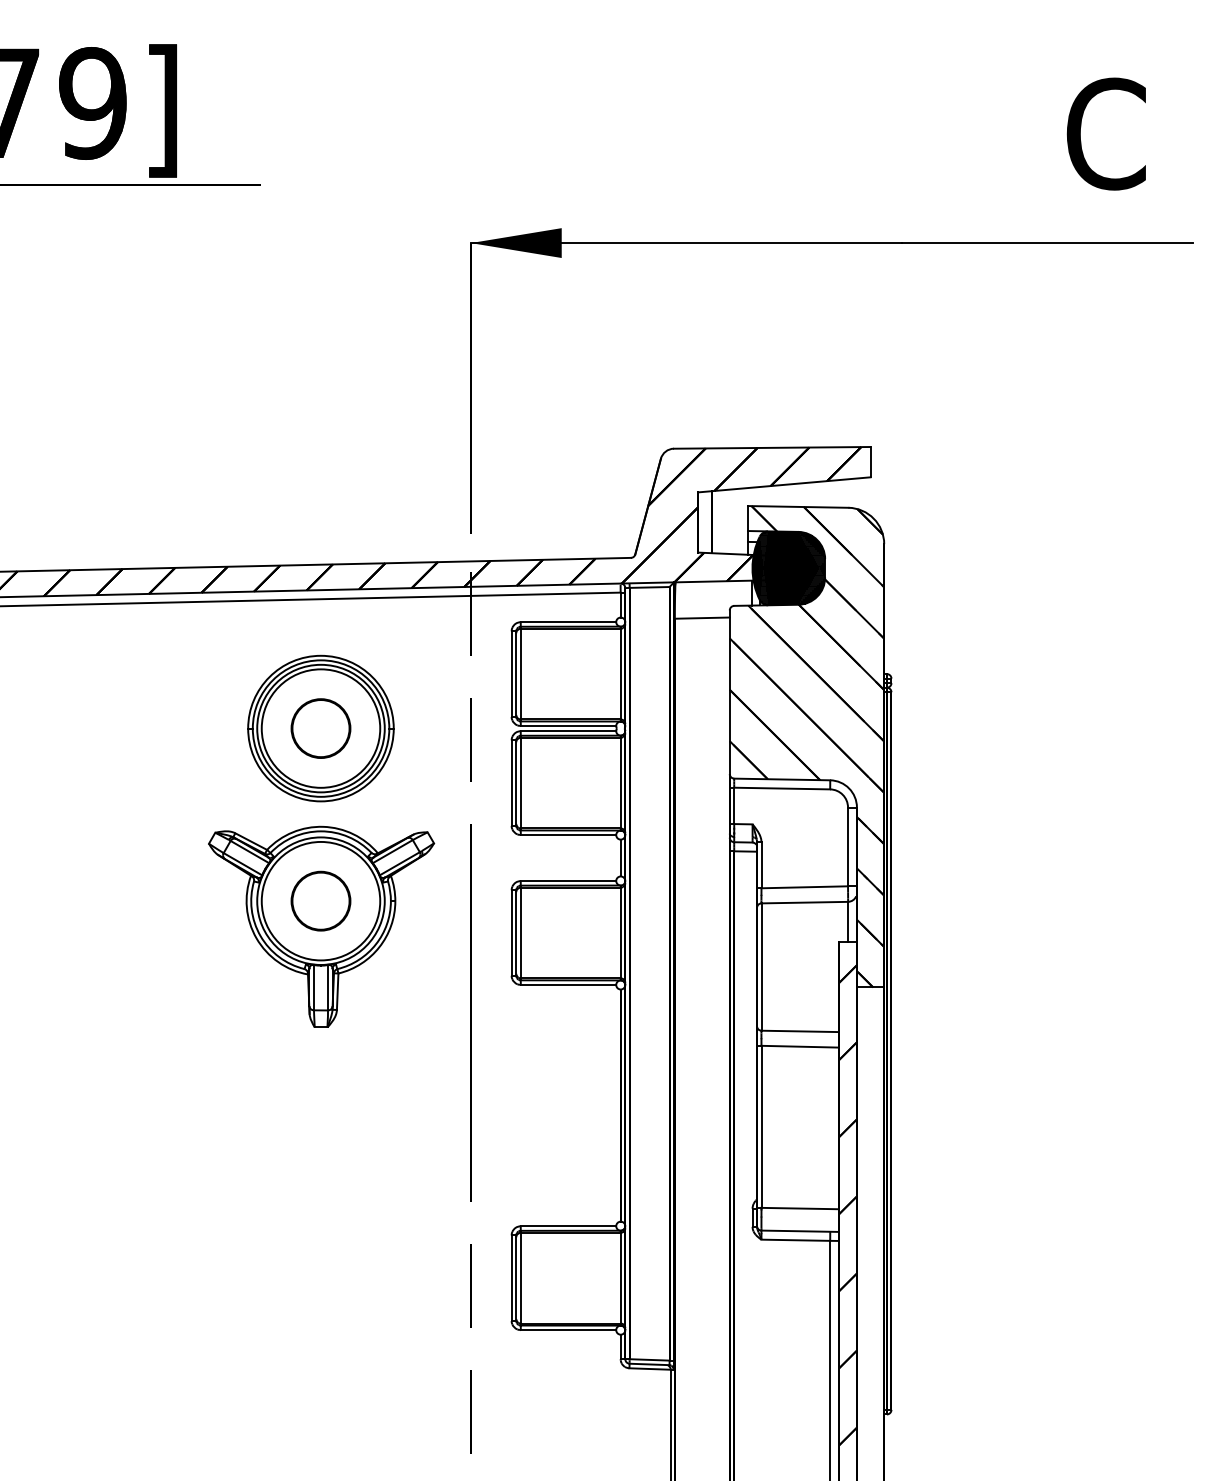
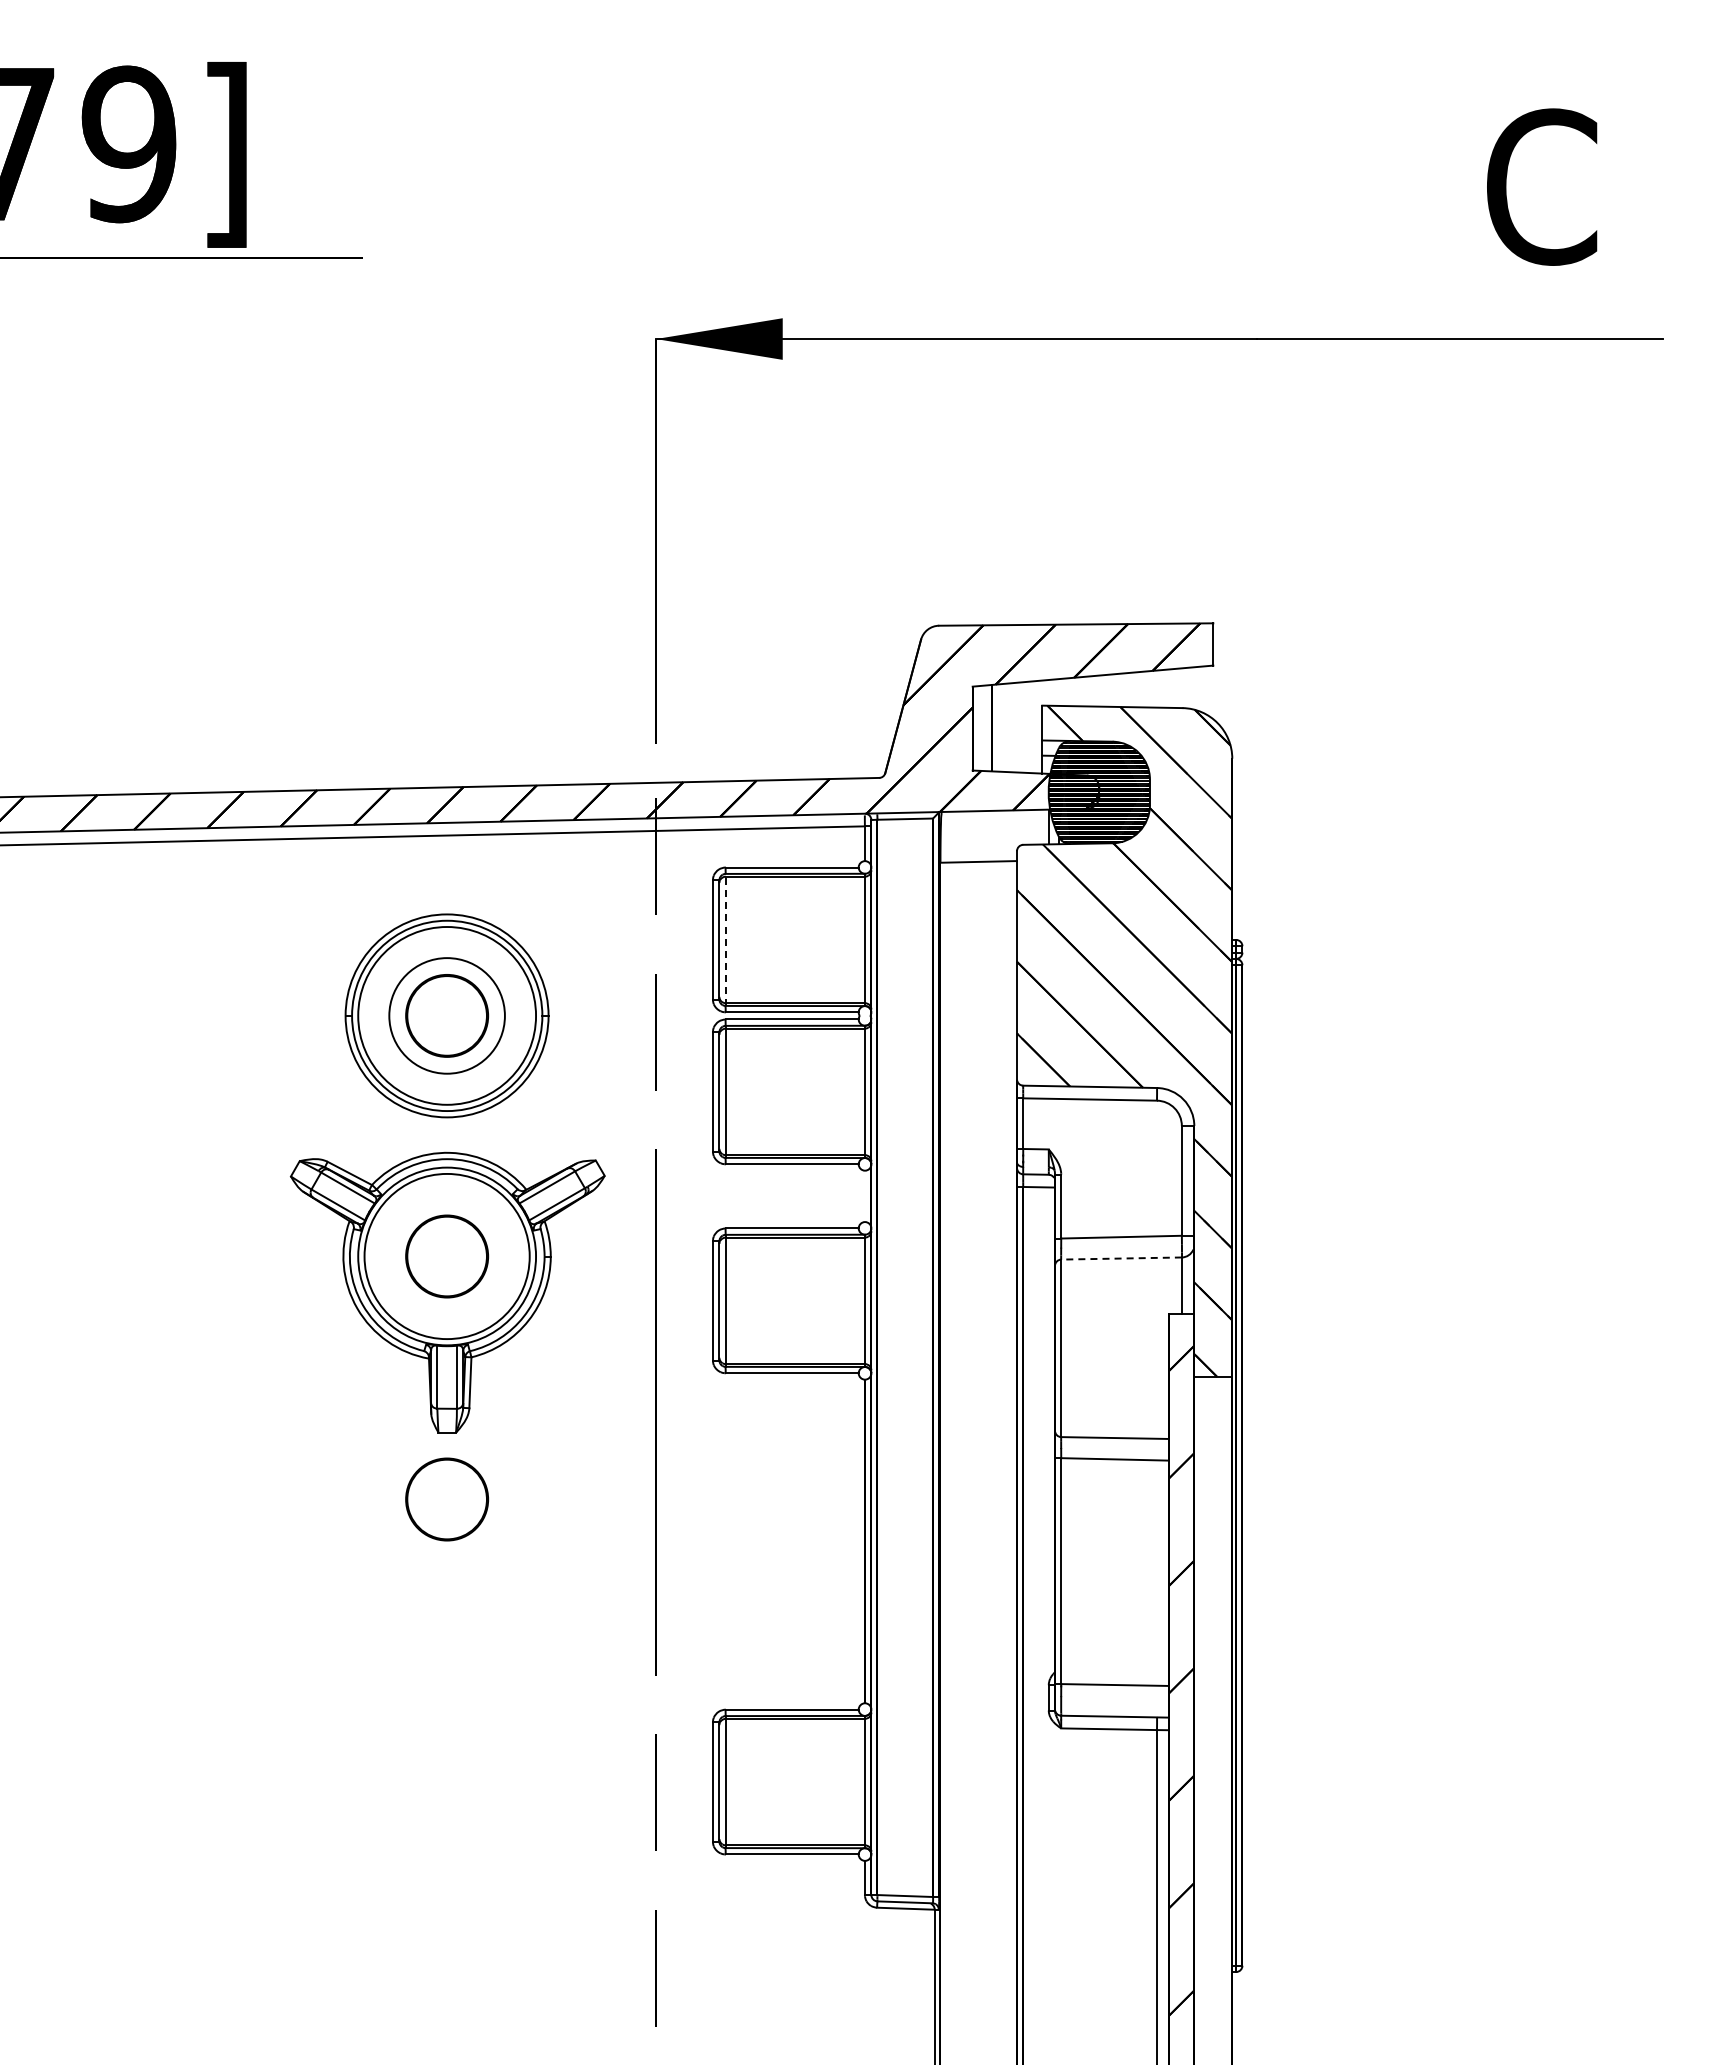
line: (520, 673) -> (725, 939), solid -> dashed
circle: (320, 728) -> (446, 1015), size x0.7
line: (620, 858) -> (864, 1196), removed
line: (804, 902) -> (1121, 1258), solid -> dashed
circle: (321, 1075) -> (447, 1499), added

